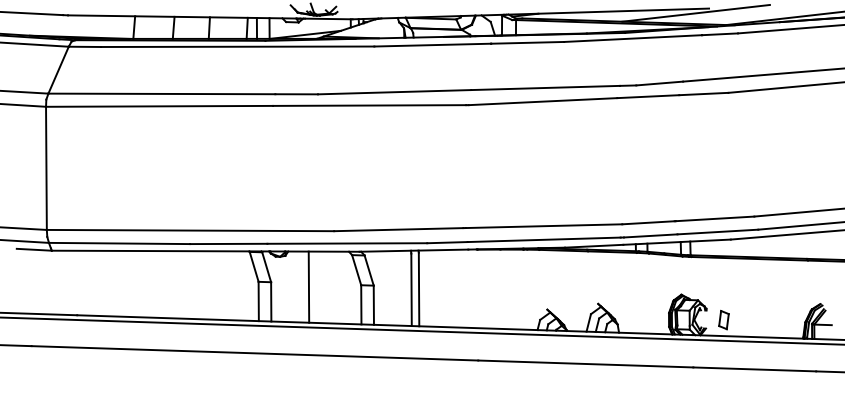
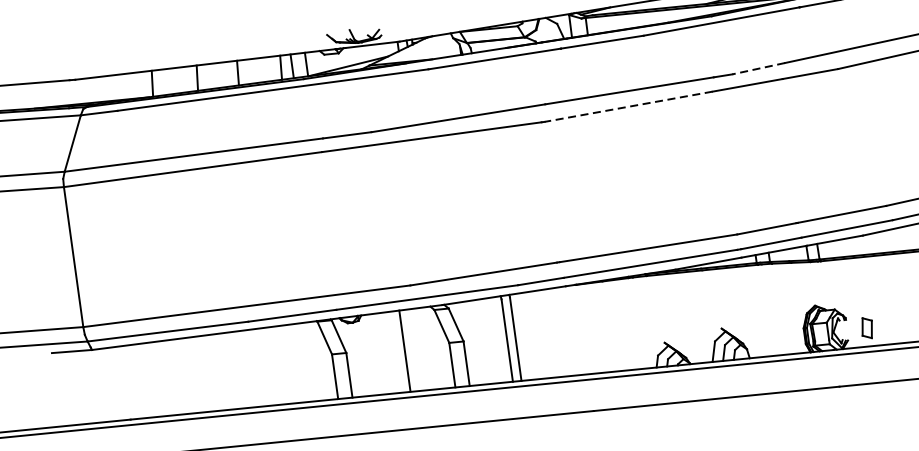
line: (659, 83) -> (758, 68), solid -> dashed
line: (542, 101) -> (628, 106), solid -> dashed
line: (308, 286) -> (404, 350), moved

